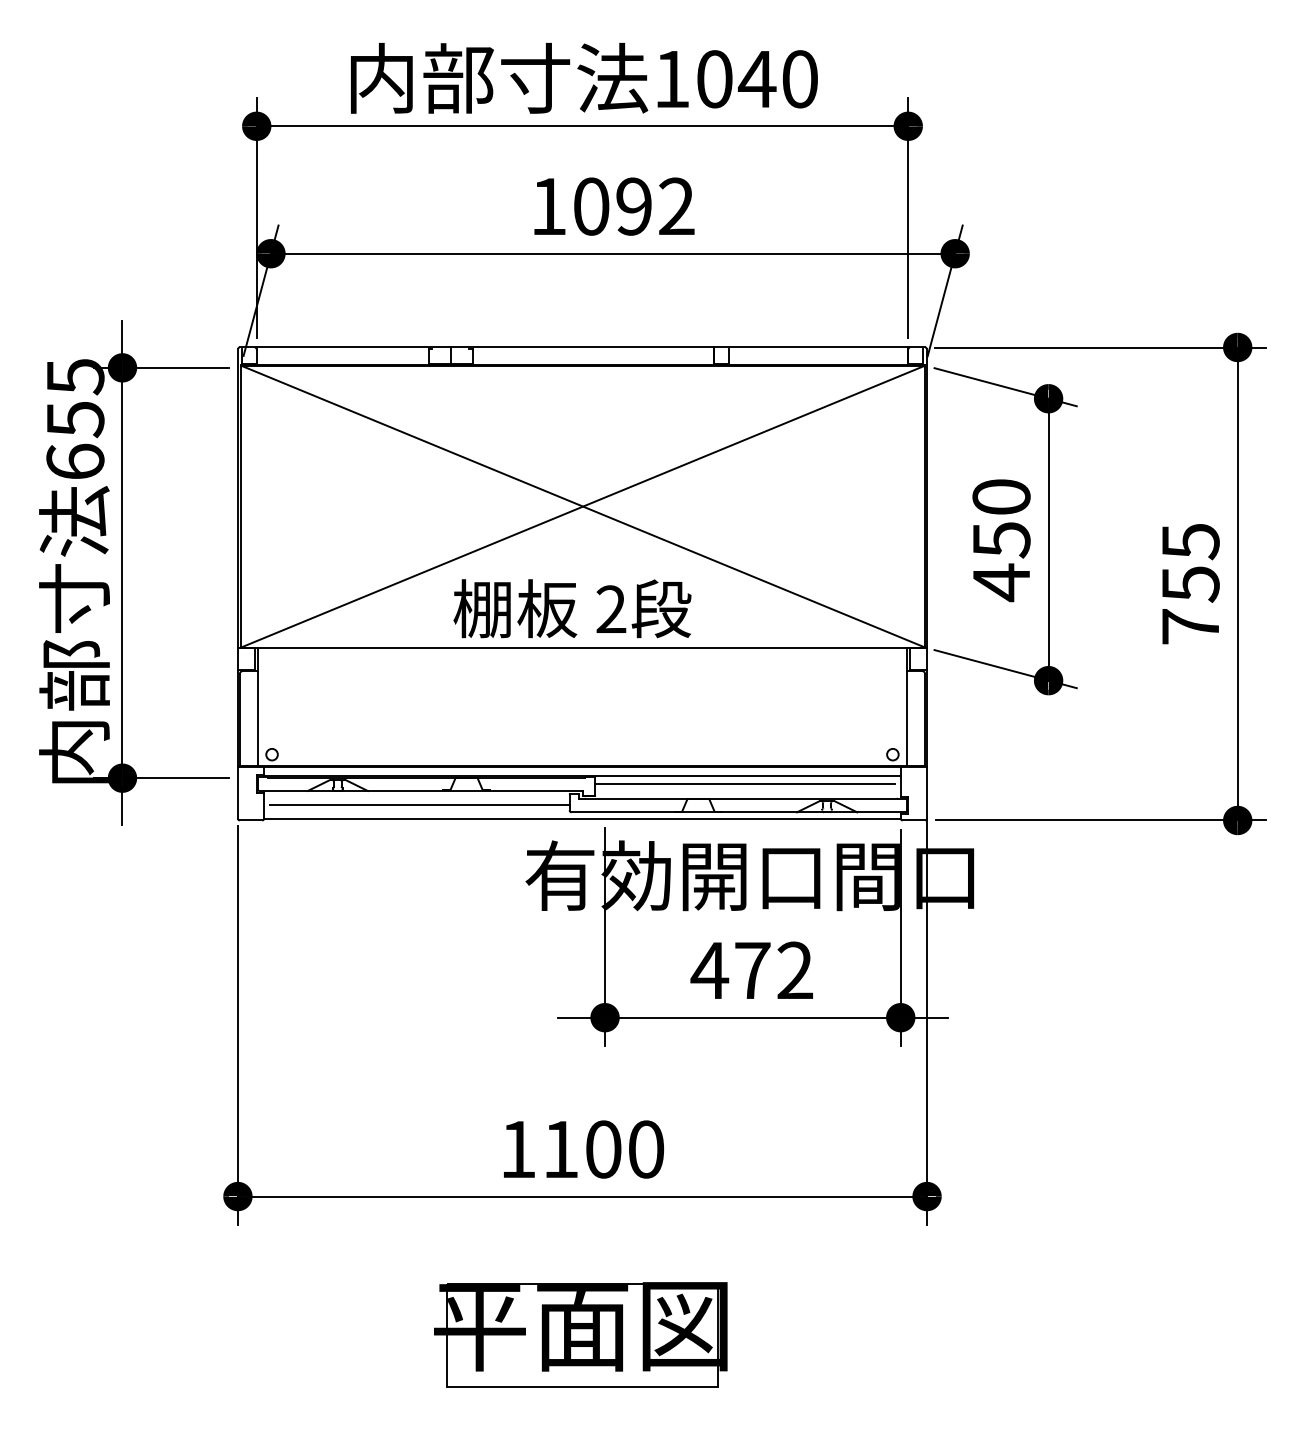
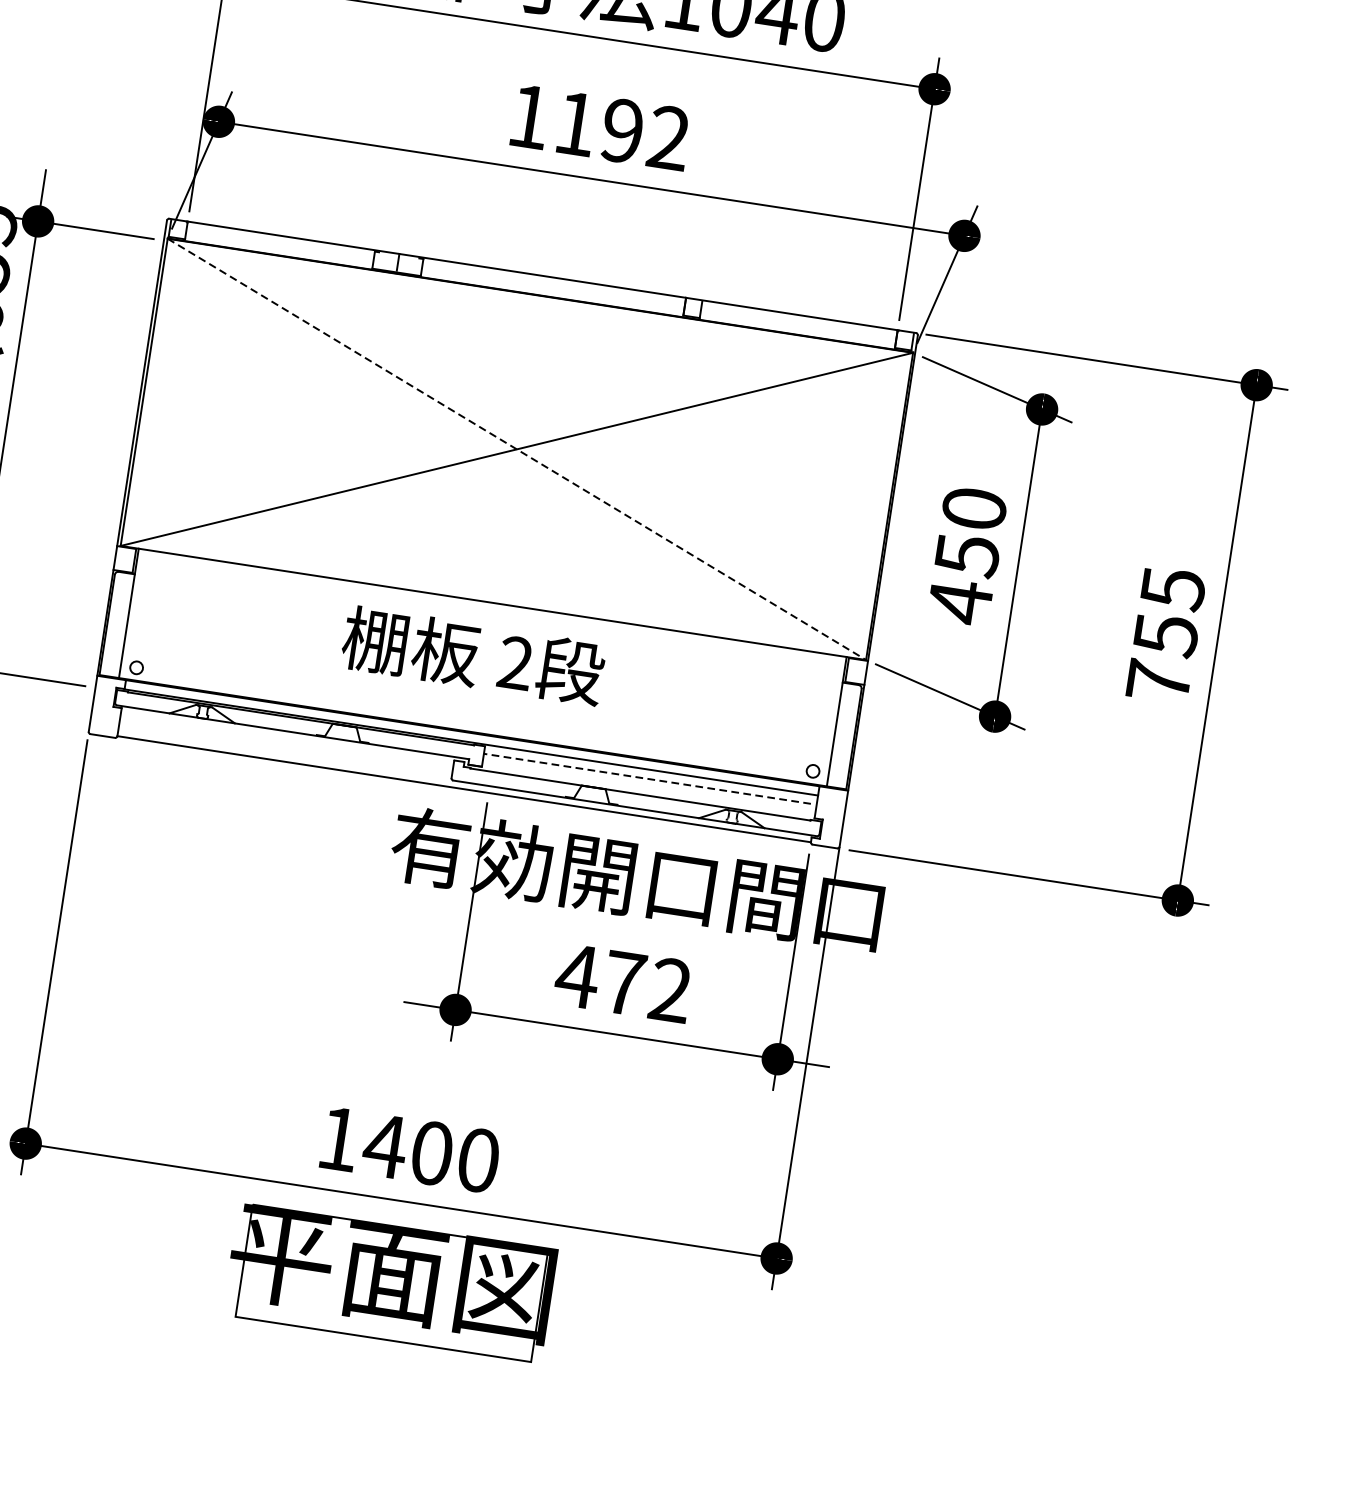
text: (591, 206) -> (576, 123), 1092 -> 1192
line: (583, 506) -> (517, 449), solid -> dashed
text: (572, 608) -> (473, 655), moved
line: (744, 784) -> (646, 779), solid -> dashed
line: (419, 805) -> (288, 747), removed
text: (560, 1149) -> (385, 1146), 1100 -> 1400
part: (580, 1334) -> (389, 1281), moved

